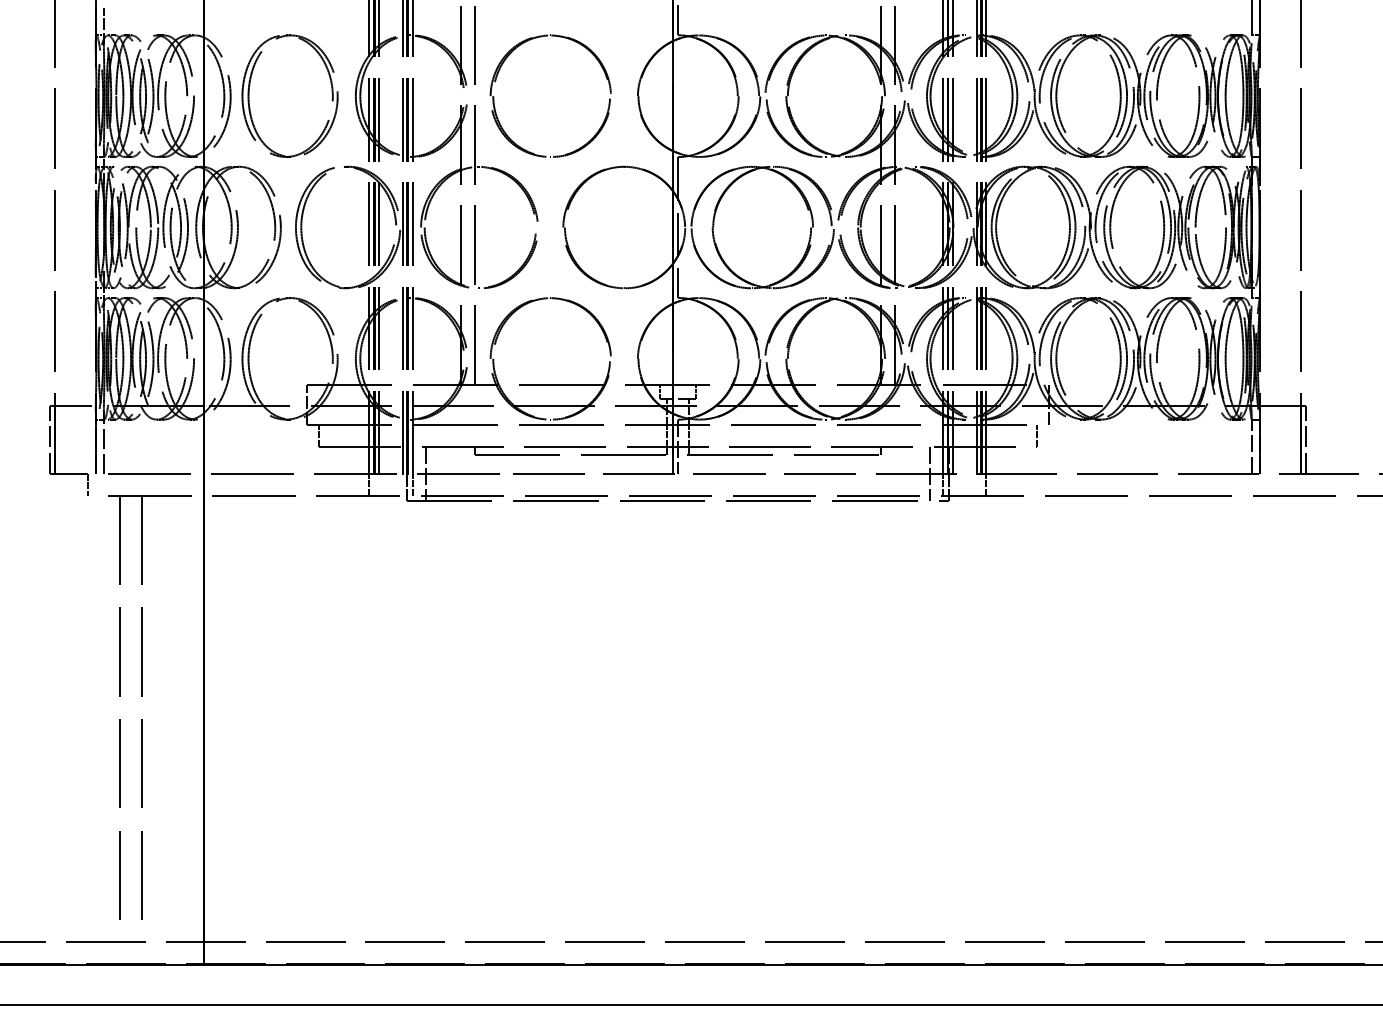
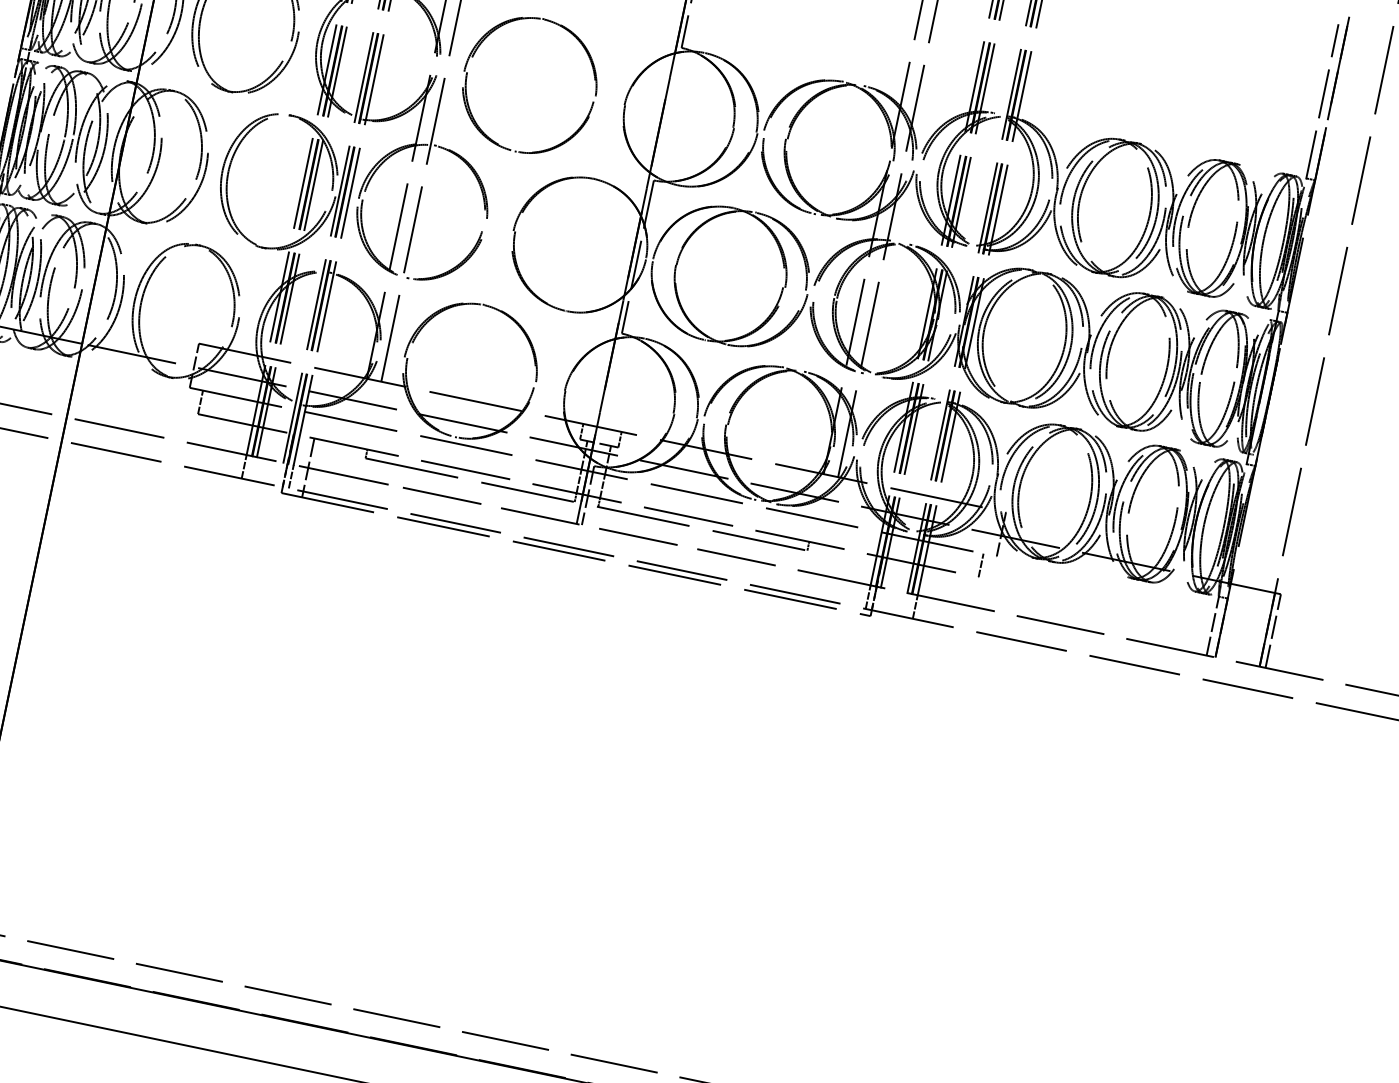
line: (929, 473) -> (855, 581), removed

